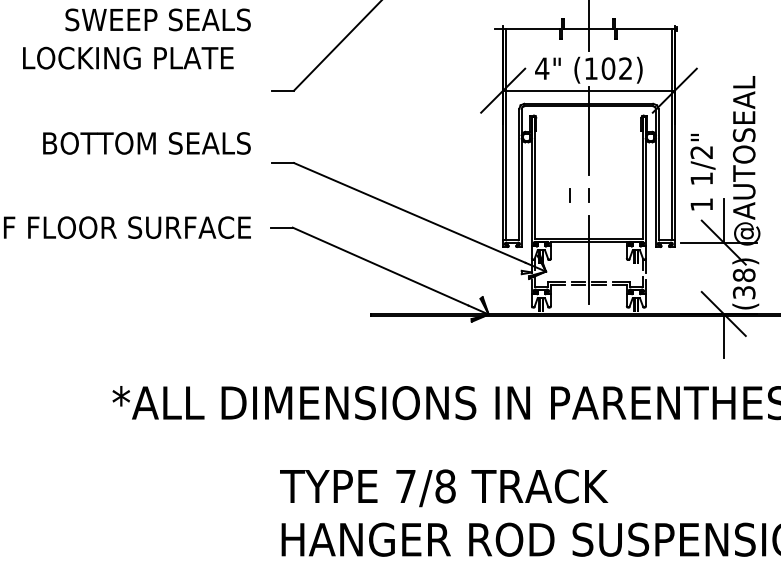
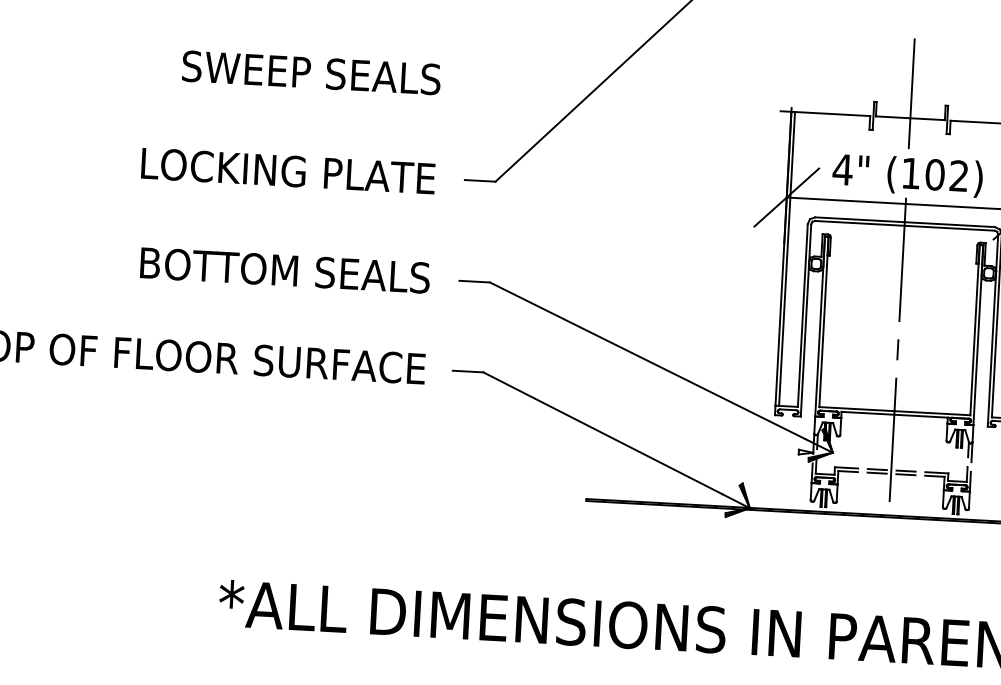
text: (128, 57) -> (288, 170), moved
text: (146, 143) -> (284, 270), moved
line: (569, 195) -> (871, 348), removed

